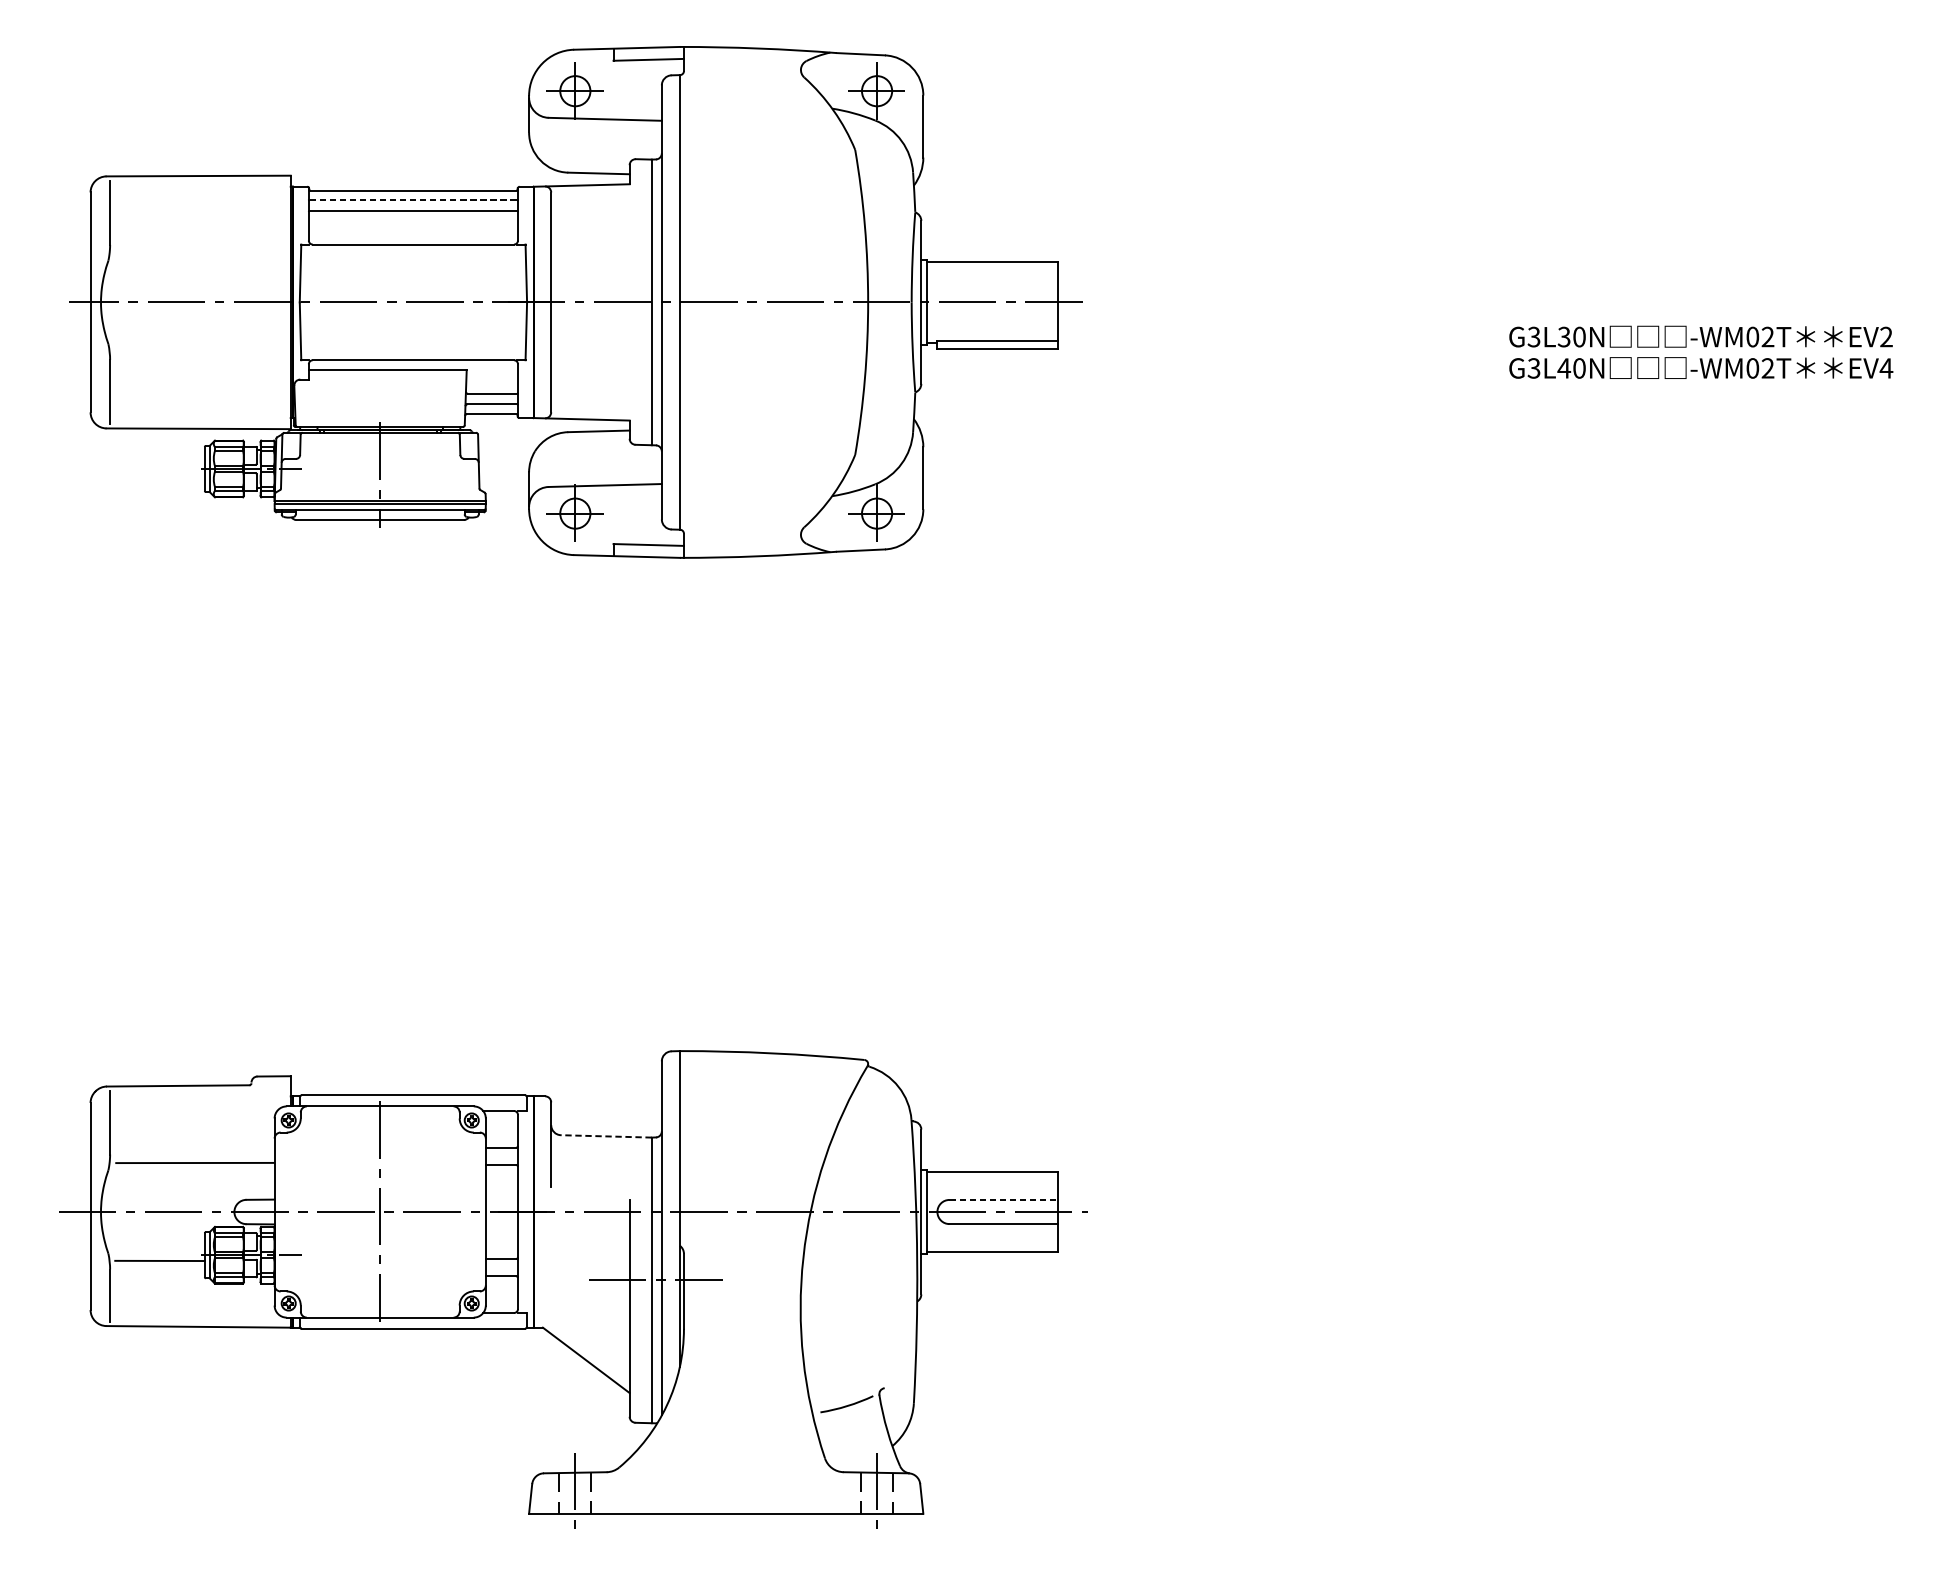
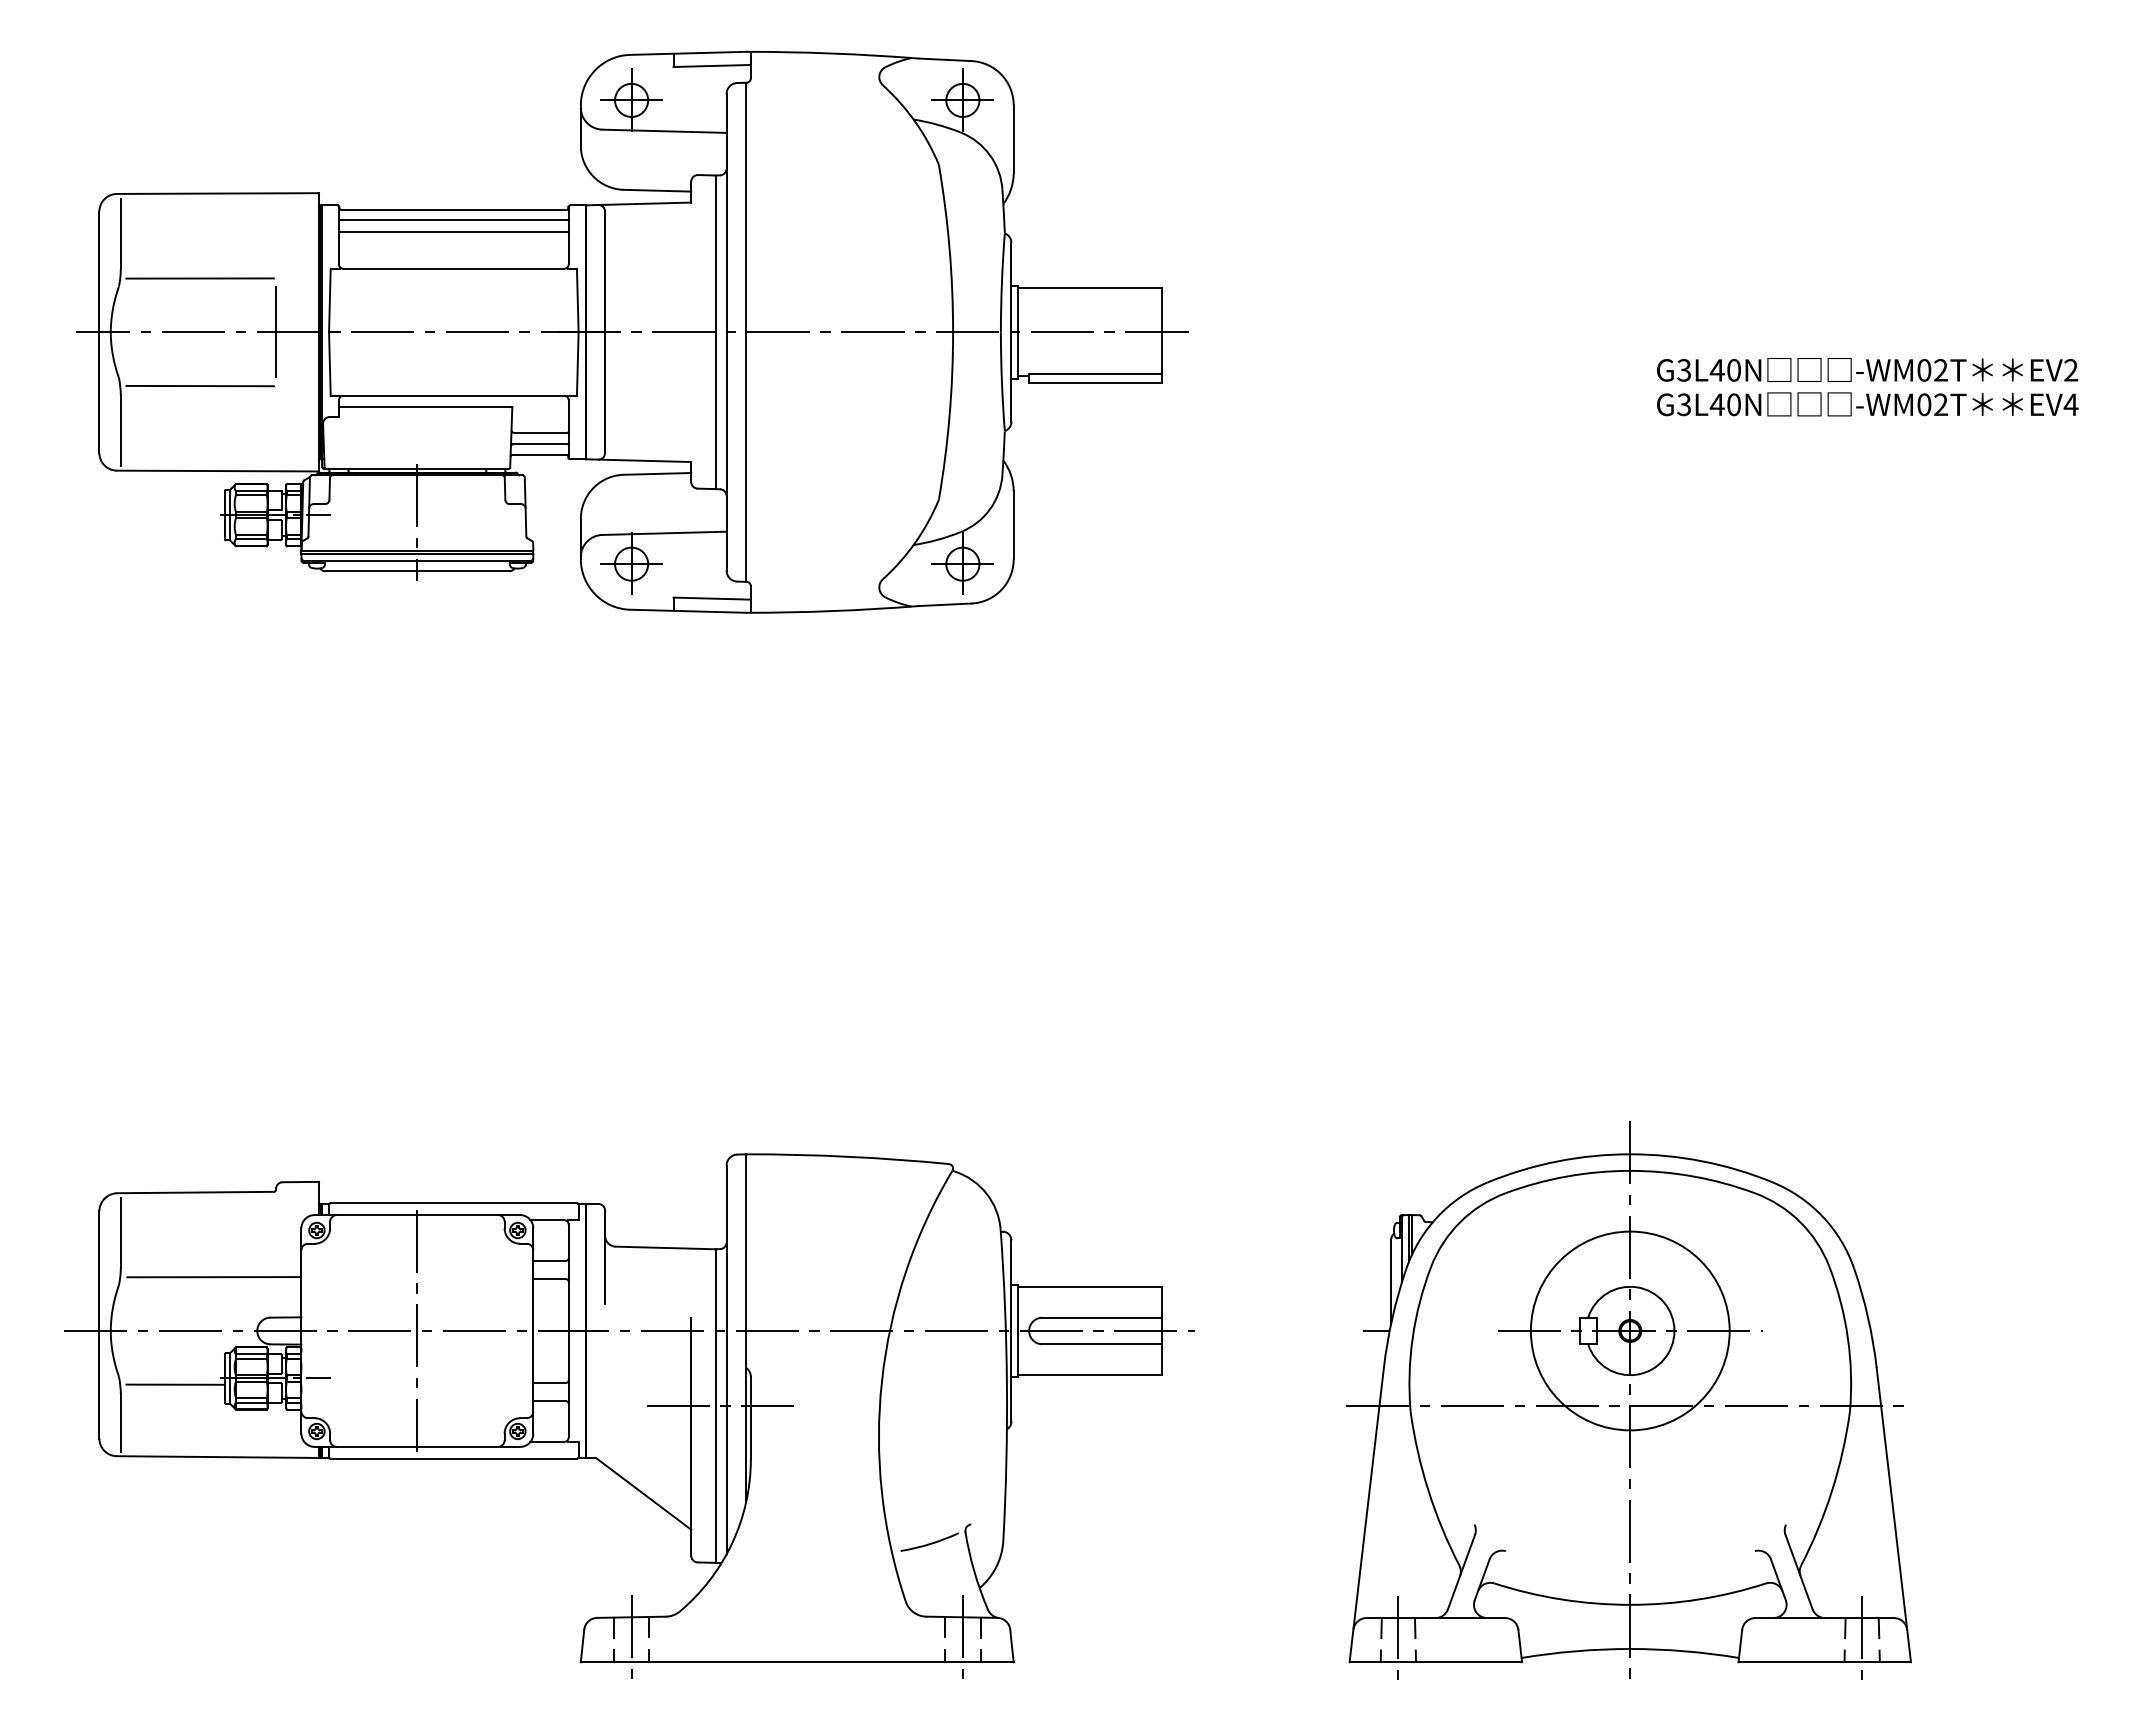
line: (413, 200) -> (453, 220), dashed -> solid
line: (181, 253) -> (199, 278), added
line: (251, 302) -> (276, 332), added
text: (1563, 337) -> (1716, 370), G3L30N -> G3L40N
line: (181, 350) -> (199, 385), added
line: (606, 1135) -> (665, 1247), dashed -> solid
line: (1004, 1199) -> (1102, 1317), dashed -> solid
part: (1483, 1275) -> (1628, 1400), added

